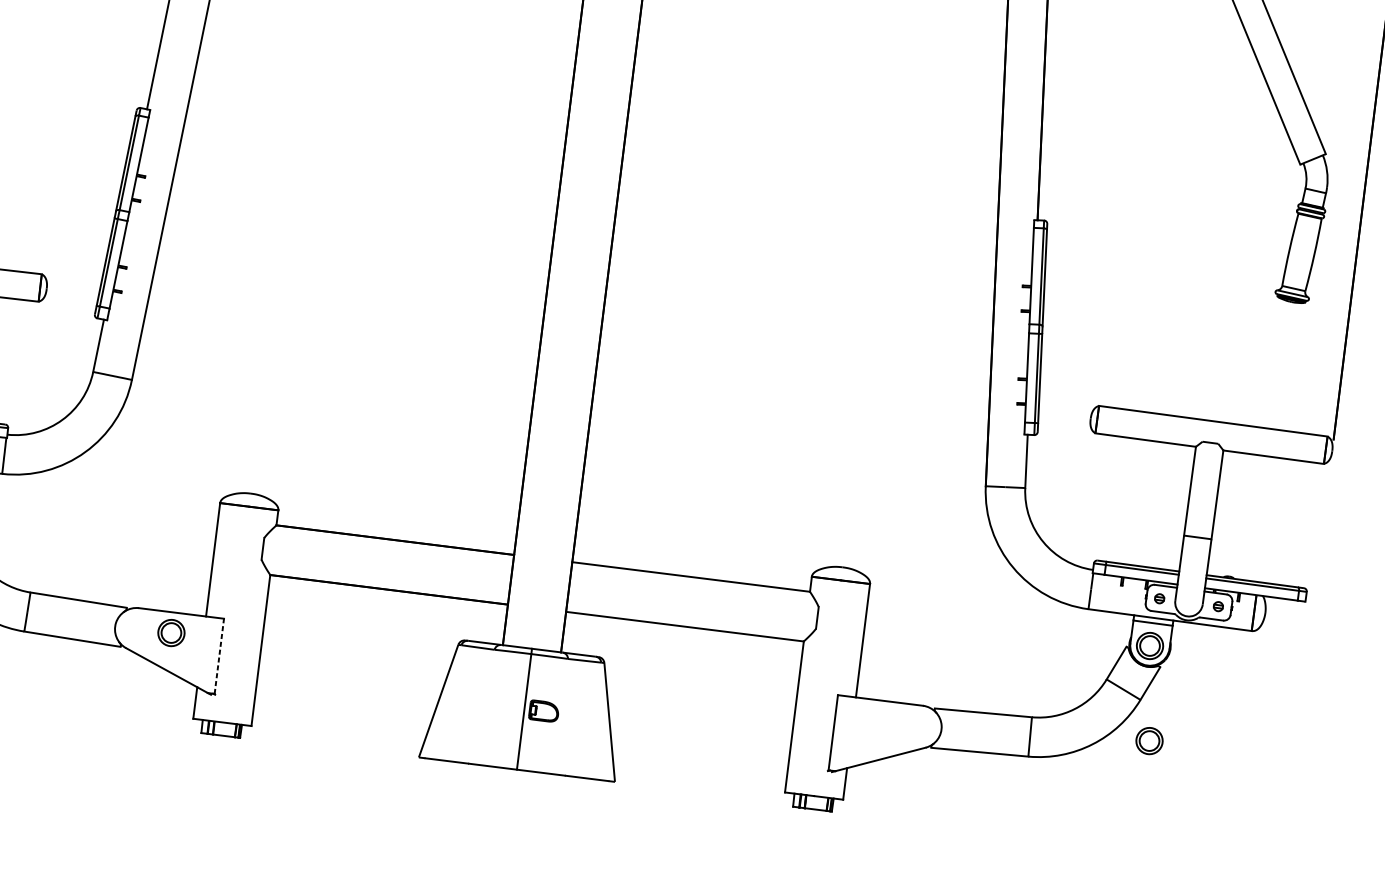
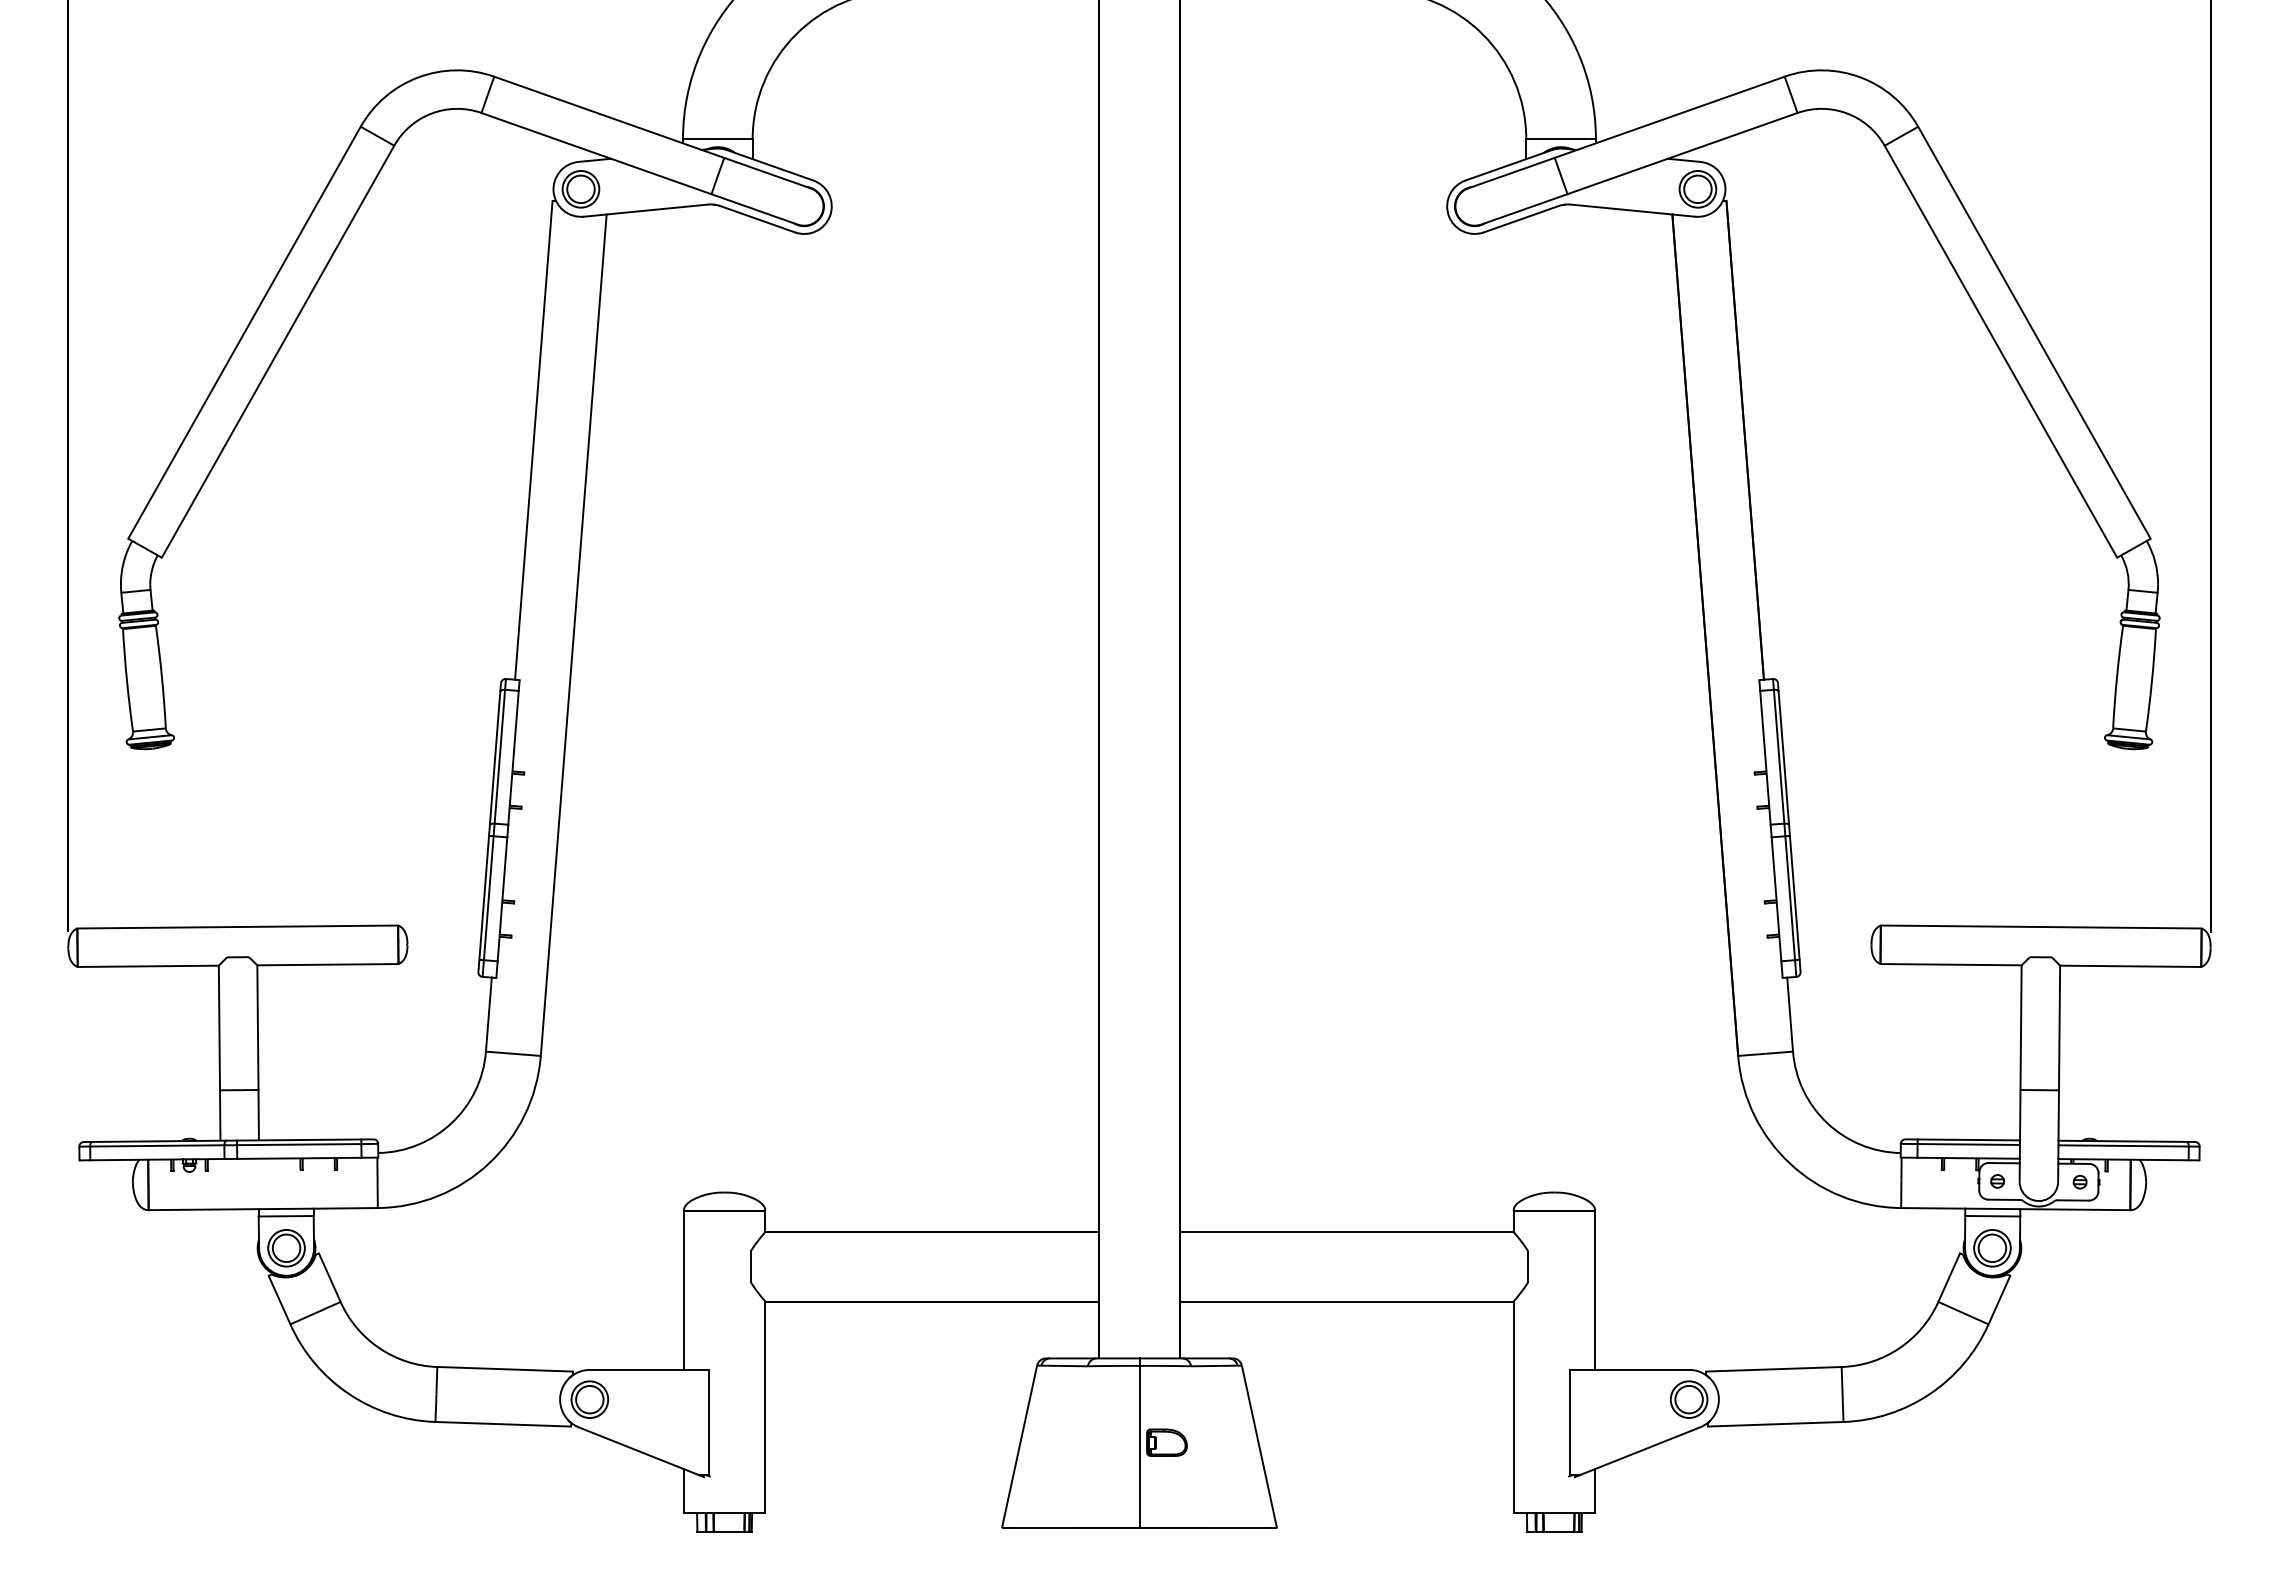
part: (171, 632) -> (589, 1399), moved
line: (219, 656) -> (709, 1422), dashed -> solid
part: (1149, 740) -> (1688, 1399), moved

